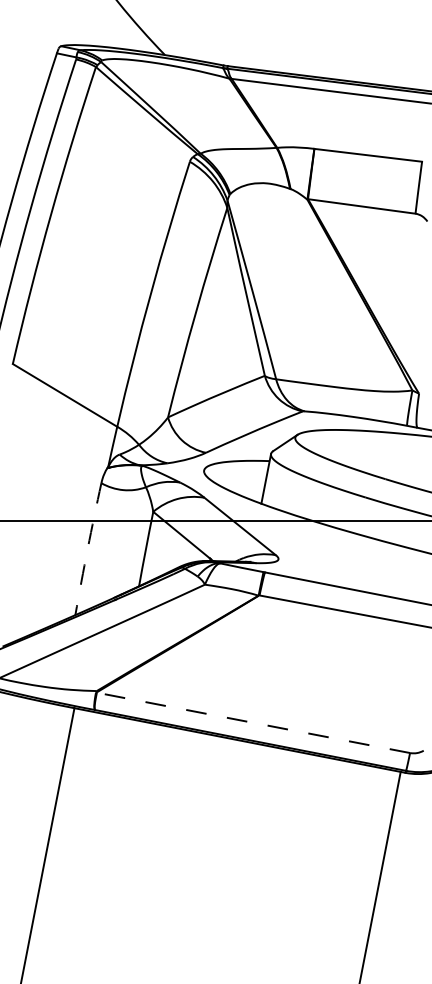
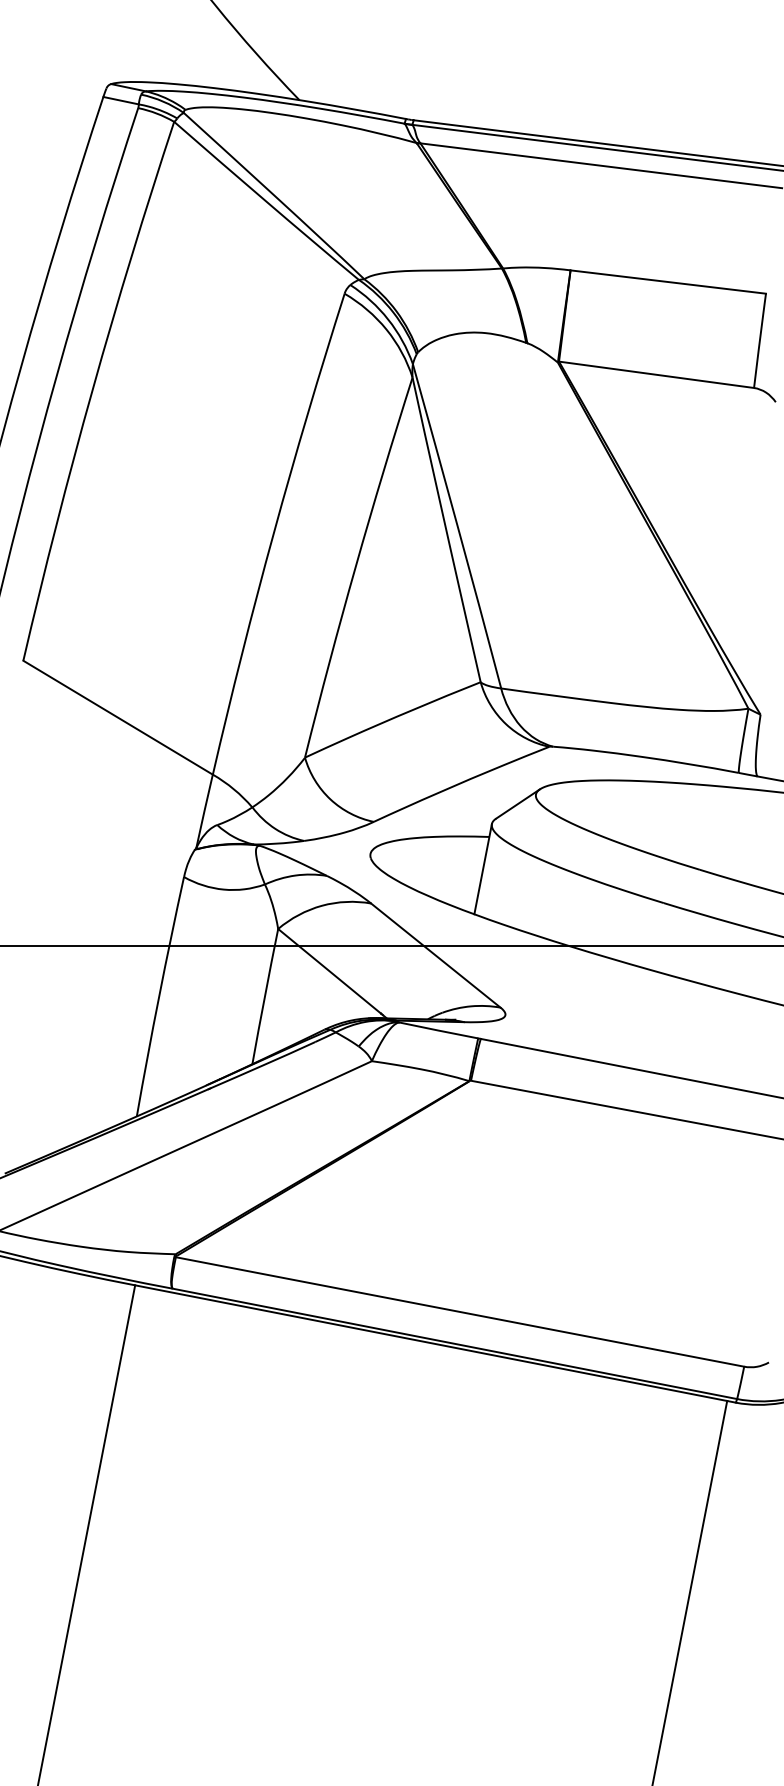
arc: (87, 549) -> (158, 997), dashed -> solid
line: (253, 722) -> (460, 1311), dashed -> solid

